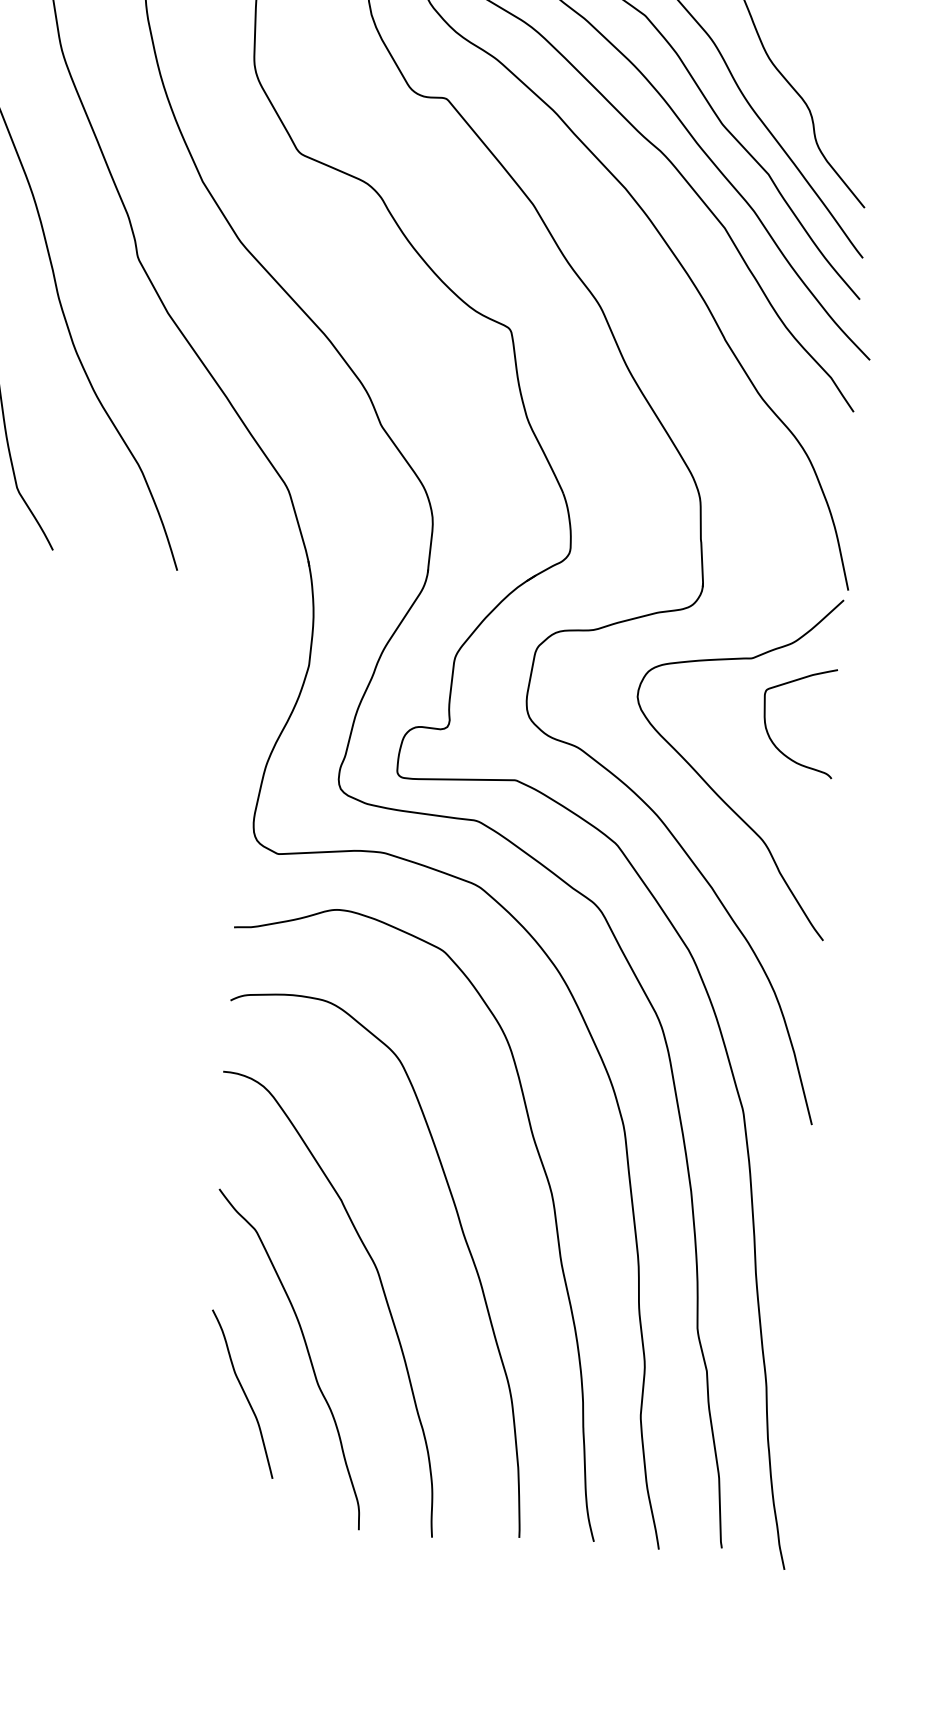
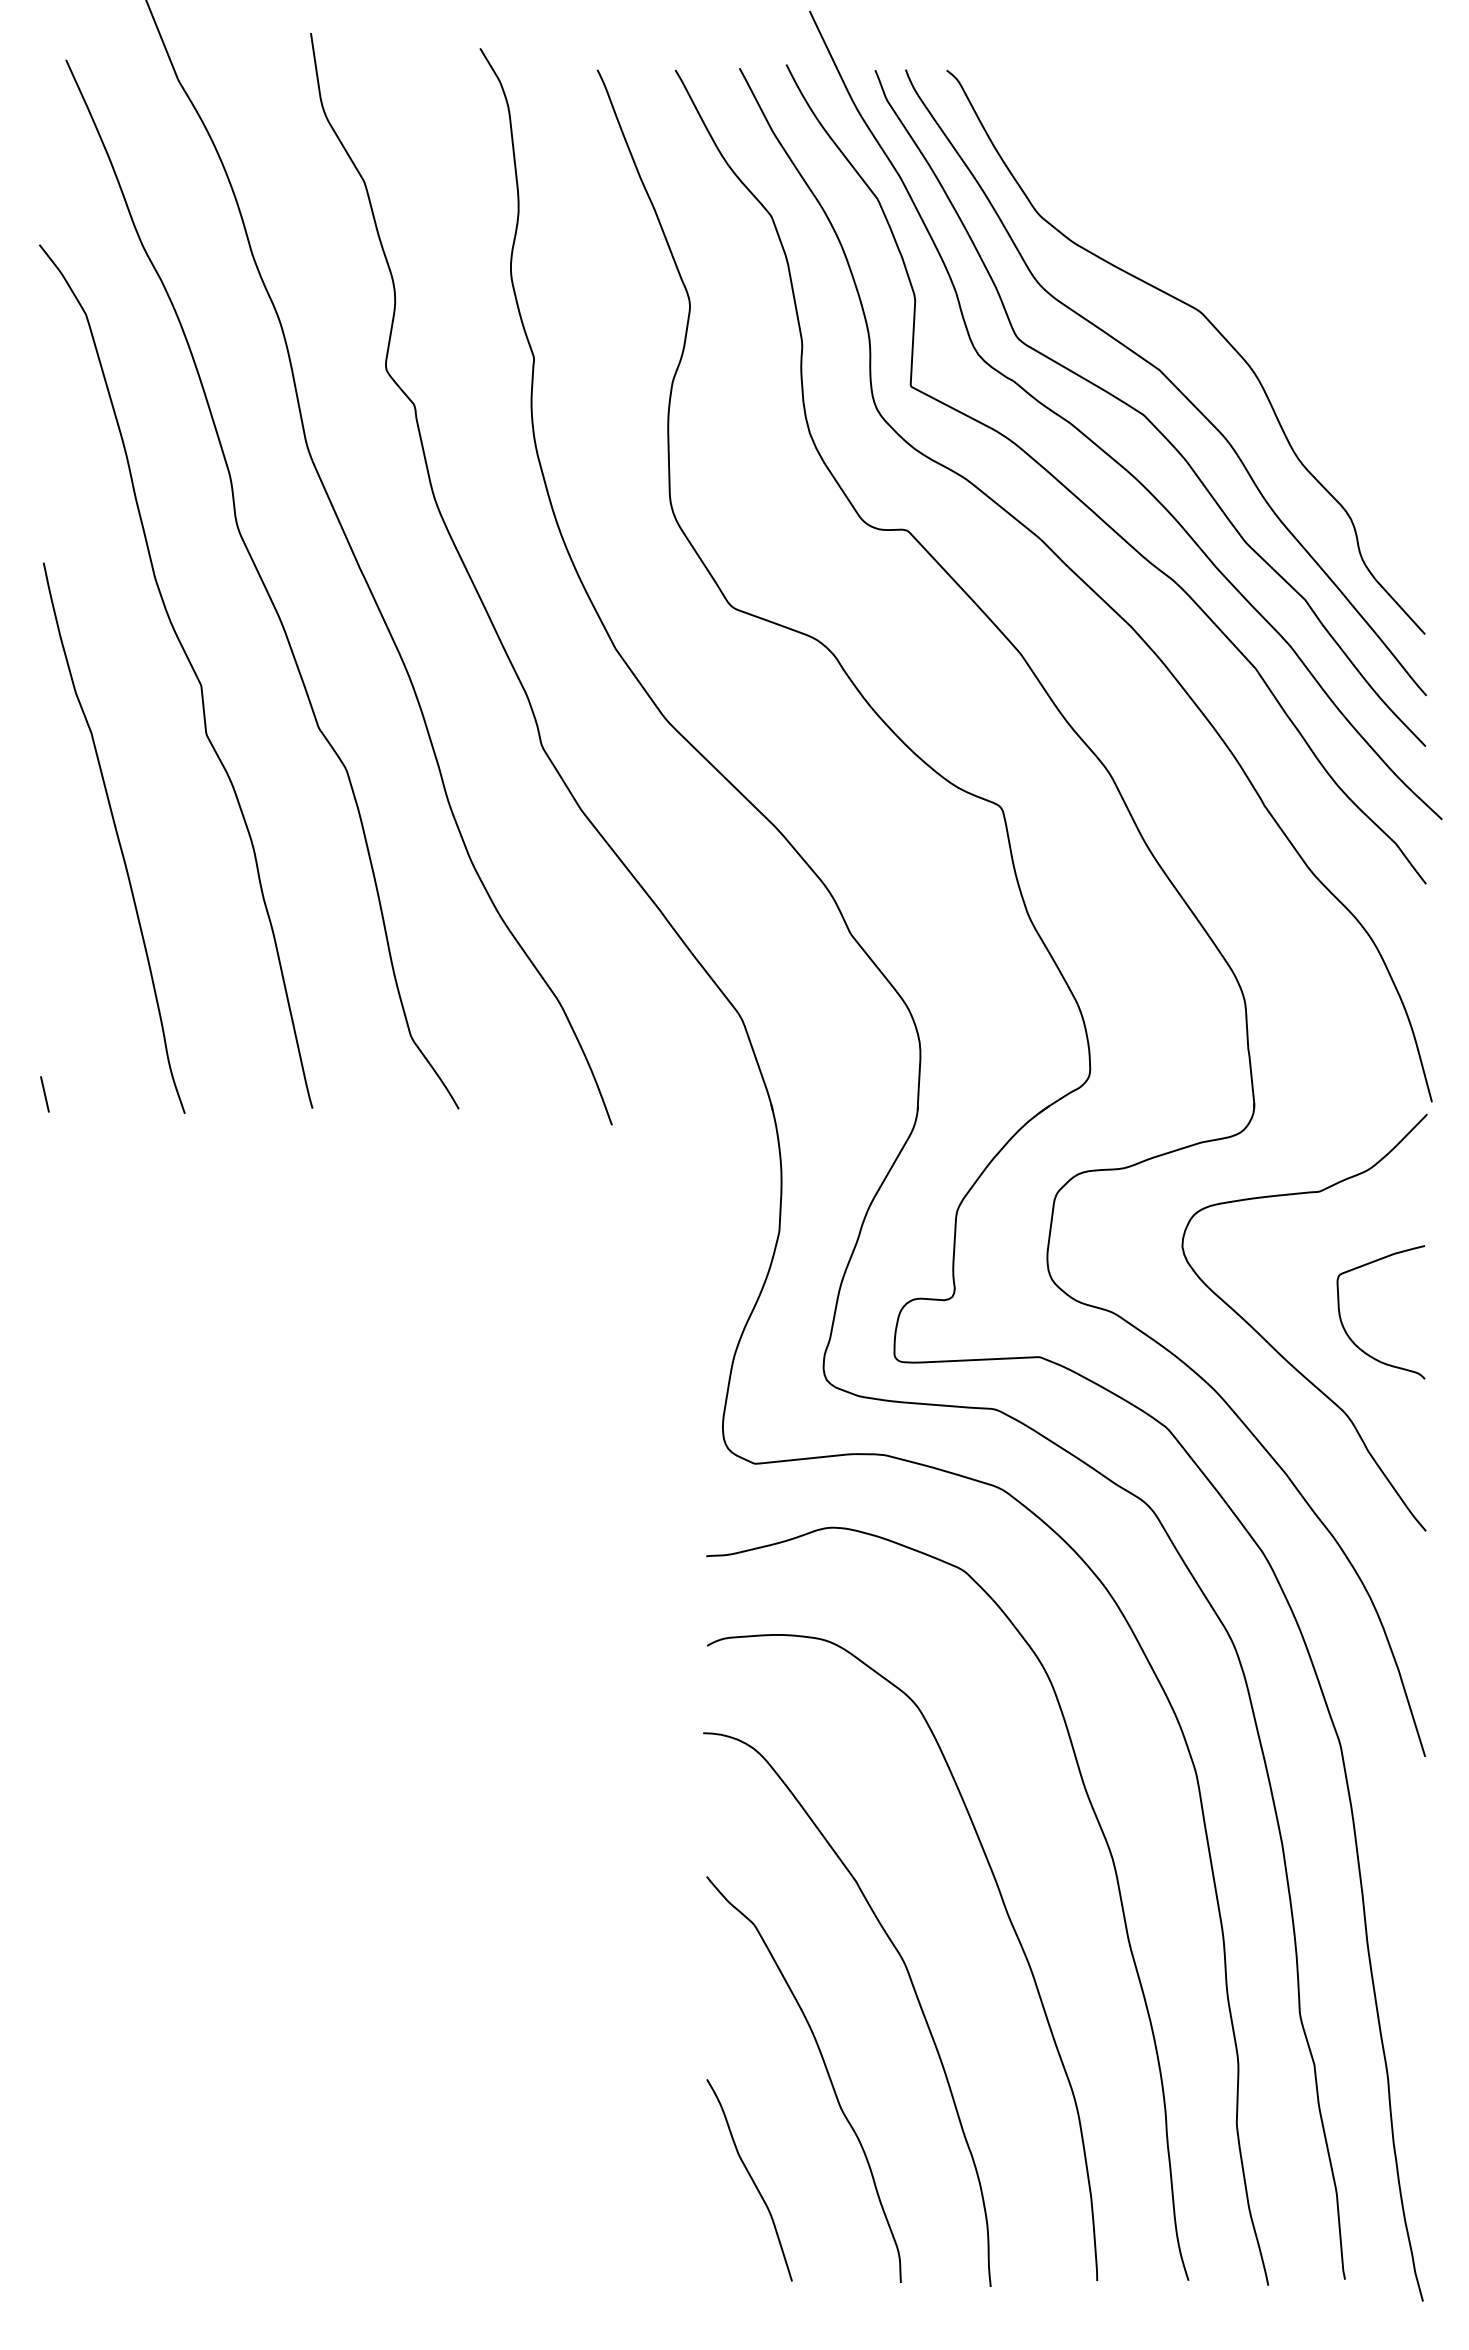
curve: (768, 732) -> (1344, 1326), moved
curve: (244, 1394) -> (751, 2180), moved

